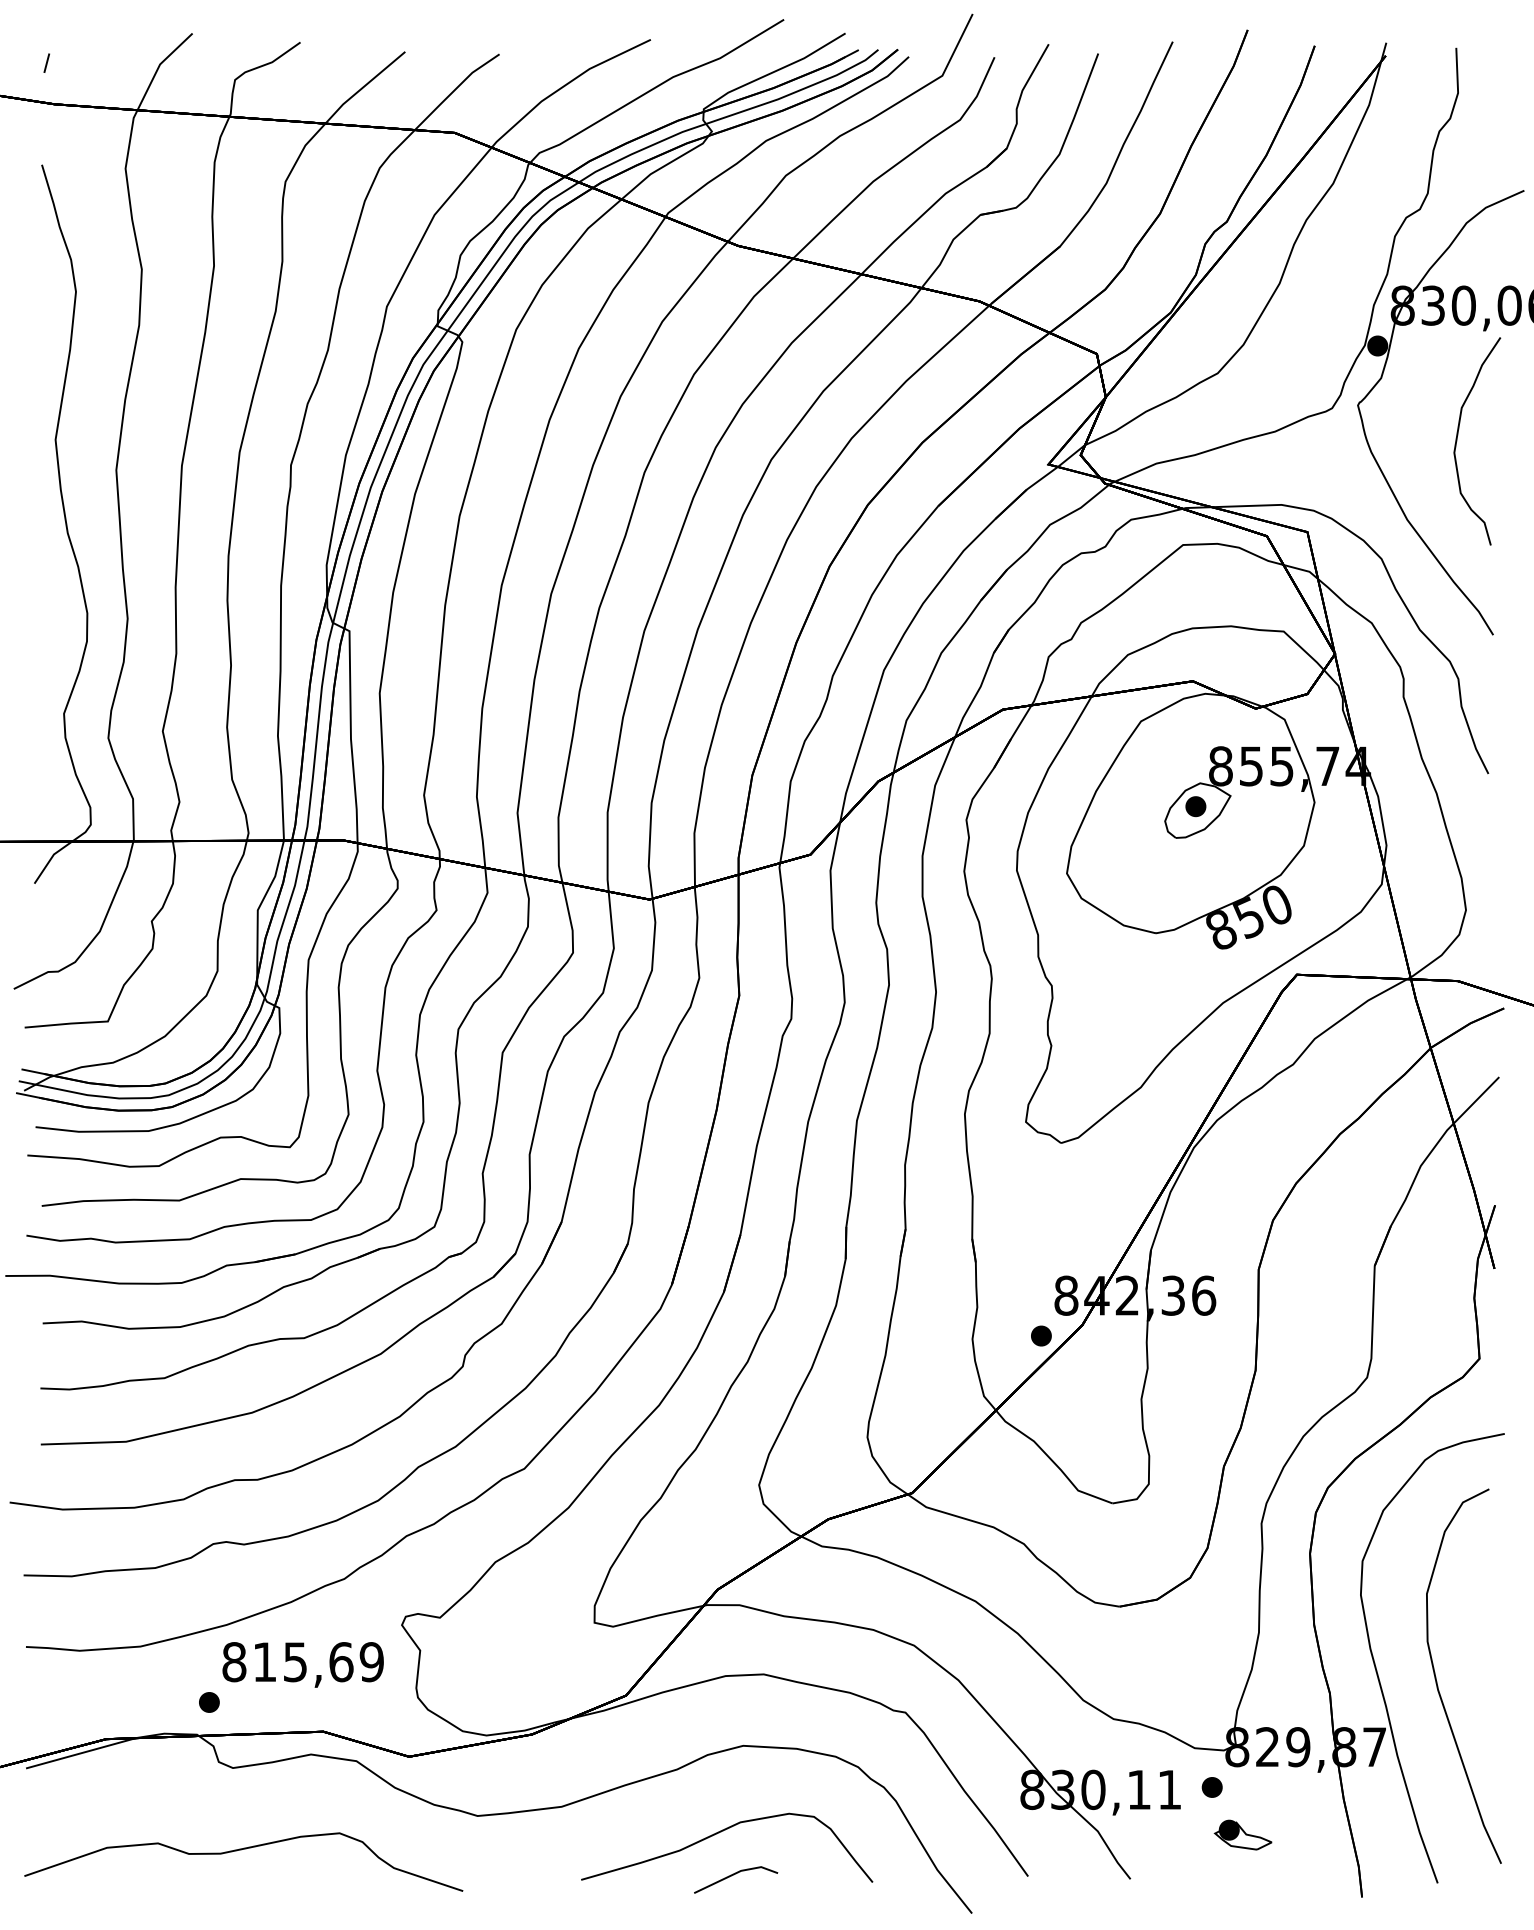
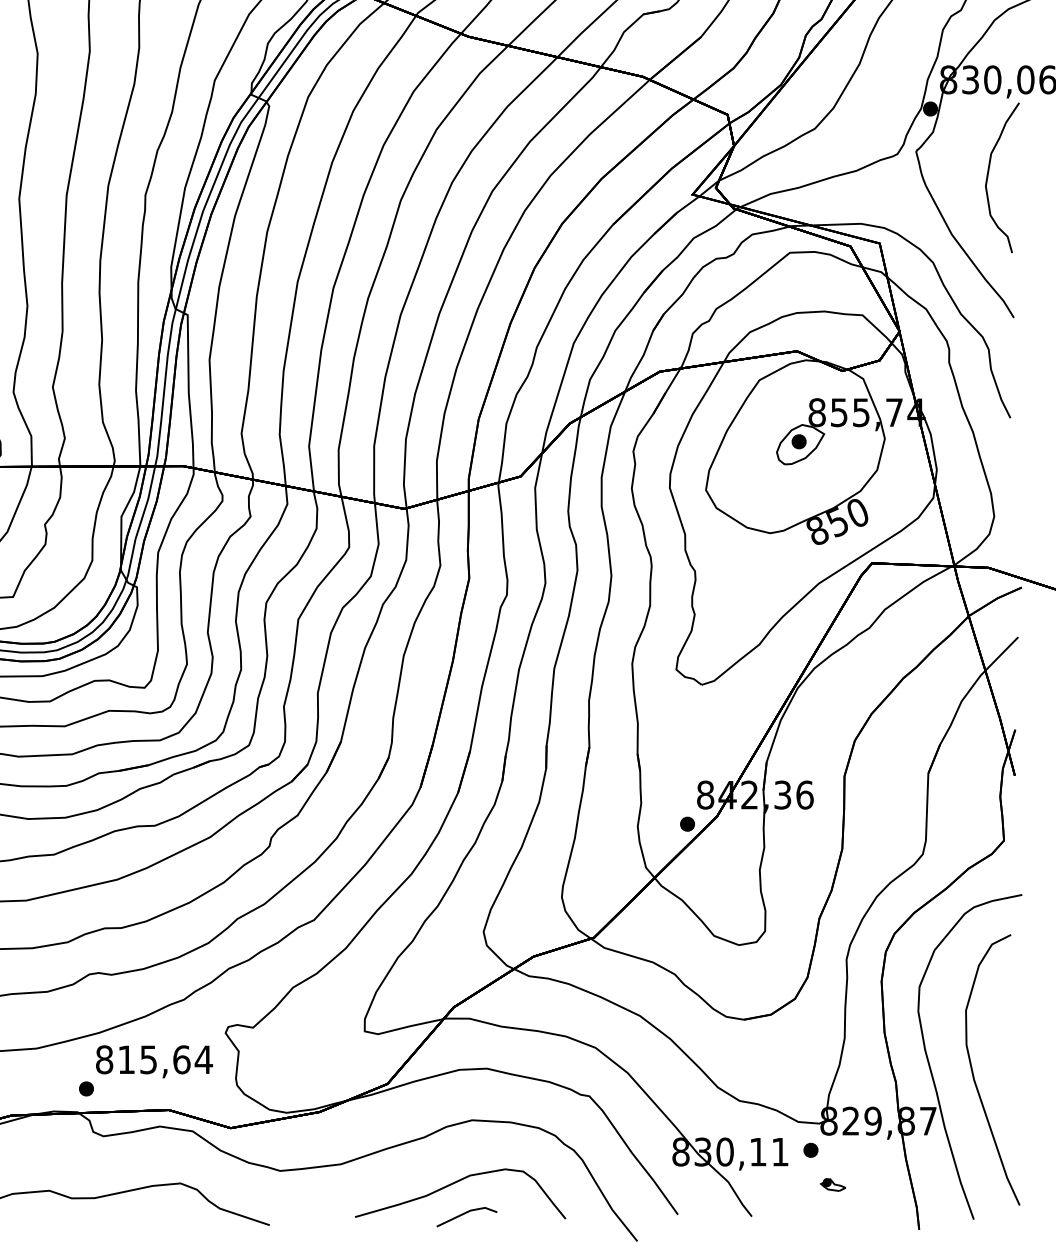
text: (371, 1662) -> (203, 1060), 815,69 -> 815,64
part: (1242, 1834) -> (832, 1184), size x0.6

